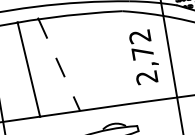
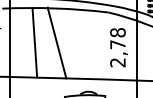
text: (139, 36) -> (117, 32), 2,72 -> 2,78
line: (59, 65) -> (57, 43), dashed -> solid

